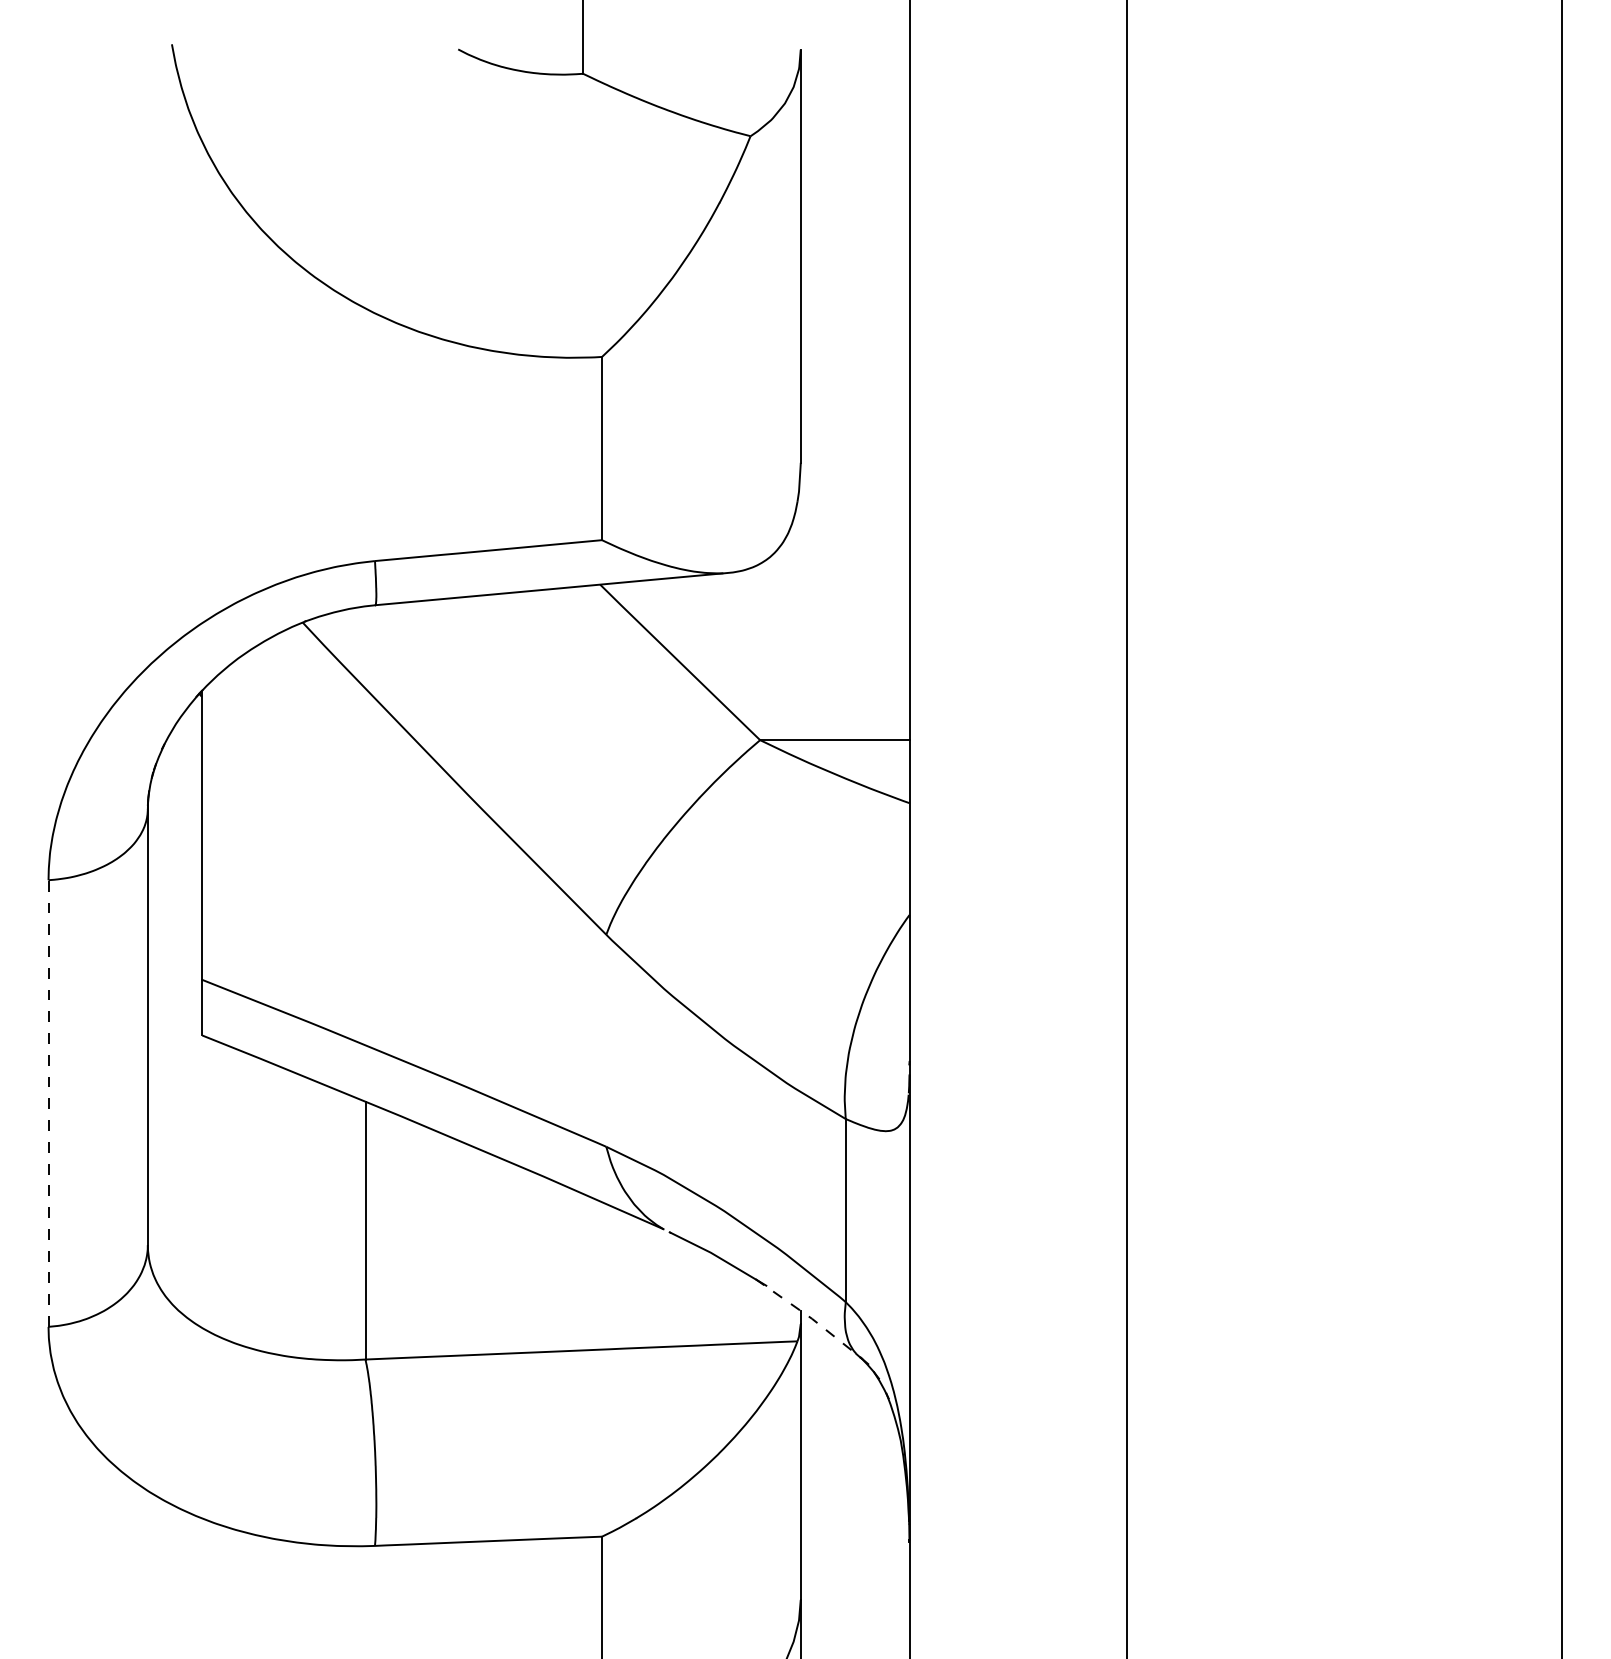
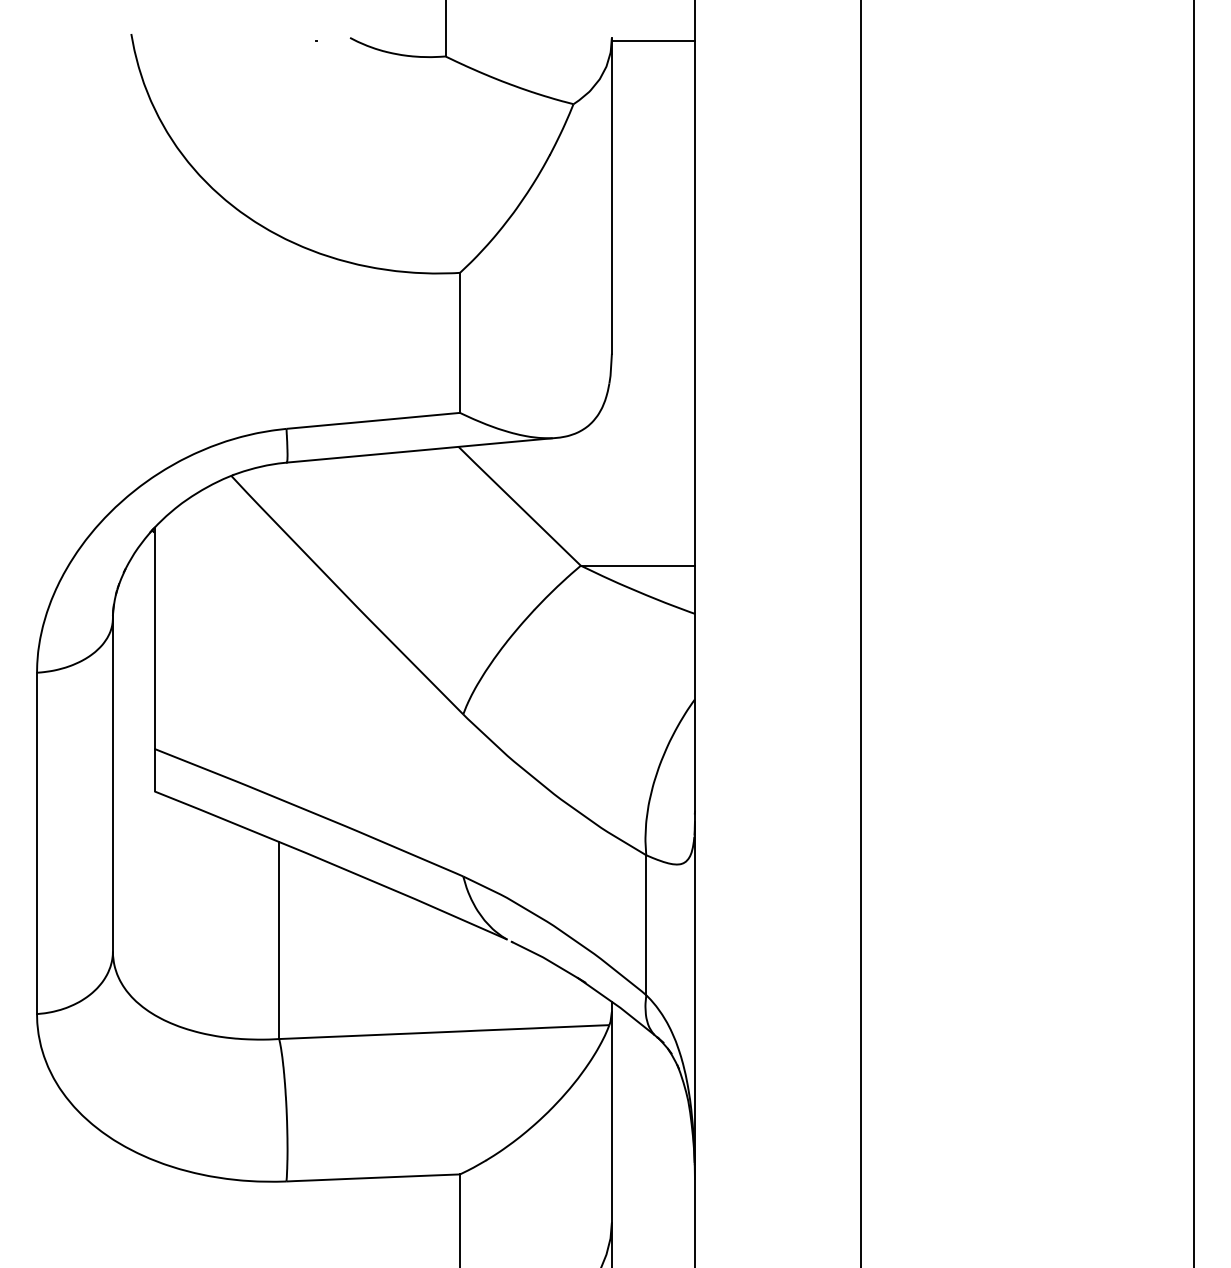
line: (854, 54) -> (652, 41), added
line: (48, 1103) -> (37, 843), dashed -> solid
line: (807, 1315) -> (617, 1005), dashed -> solid

